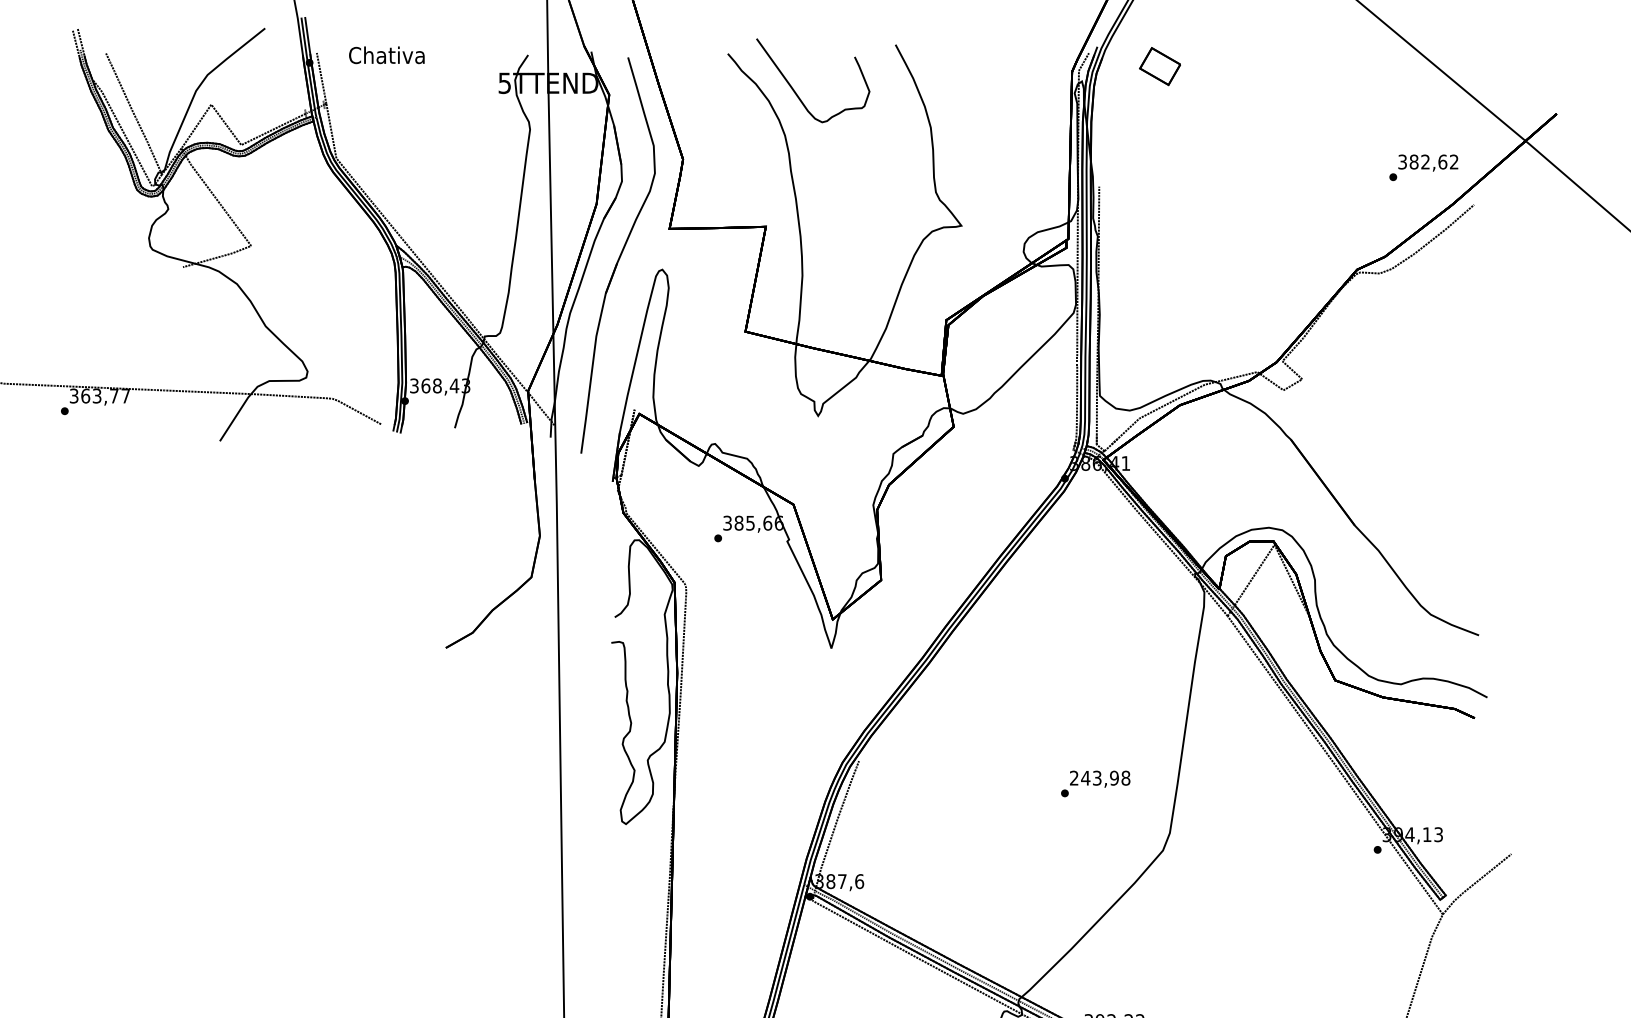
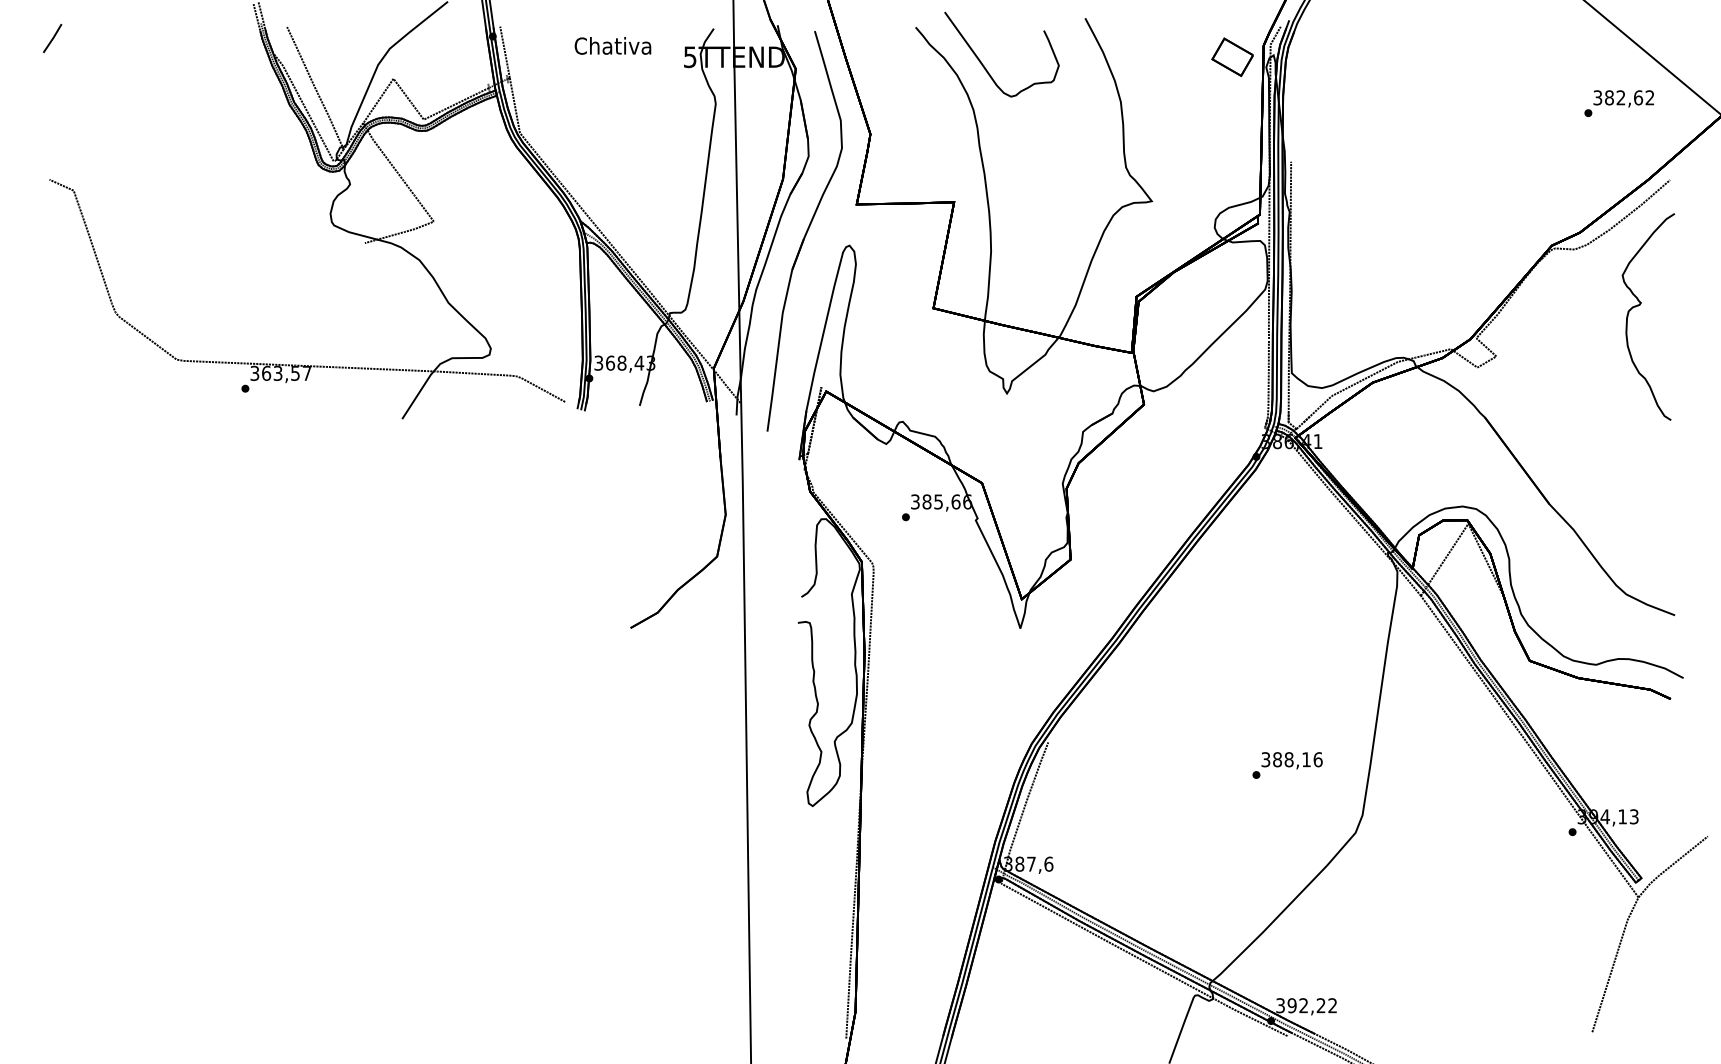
text: (386, 54) -> (612, 45), moved
part: (1159, 66) -> (1232, 57), moved
text: (1423, 167) -> (1618, 103), moved
curve: (1444, 328) -> (1640, 305), added
text: (114, 396) -> (295, 373), 363,77 -> 363,57
text: (1099, 777) -> (1291, 759), 243,98 -> 388,16

